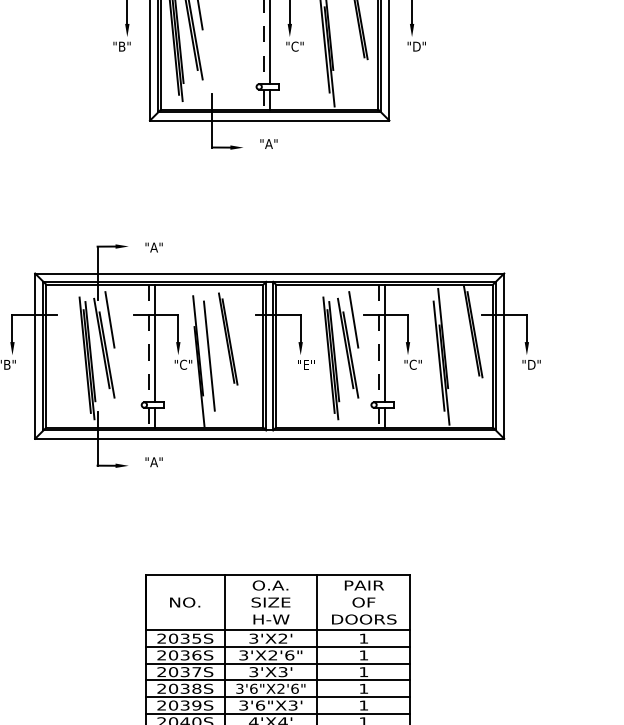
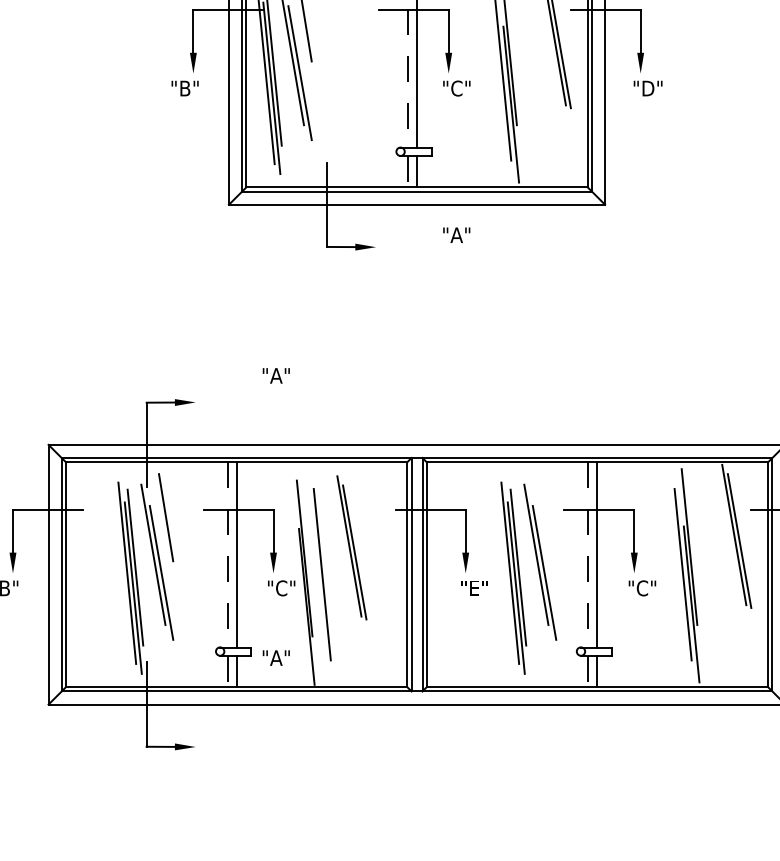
text: (268, 143) -> (456, 234), moved
text: (153, 247) -> (275, 375), moved
line: (353, 319) -> (548, 517), removed
text: (153, 462) -> (275, 658), moved

